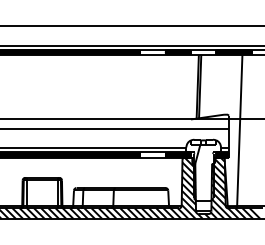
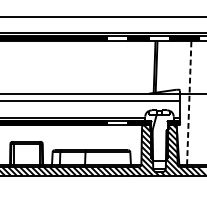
line: (239, 130) -> (189, 102), solid -> dashed

